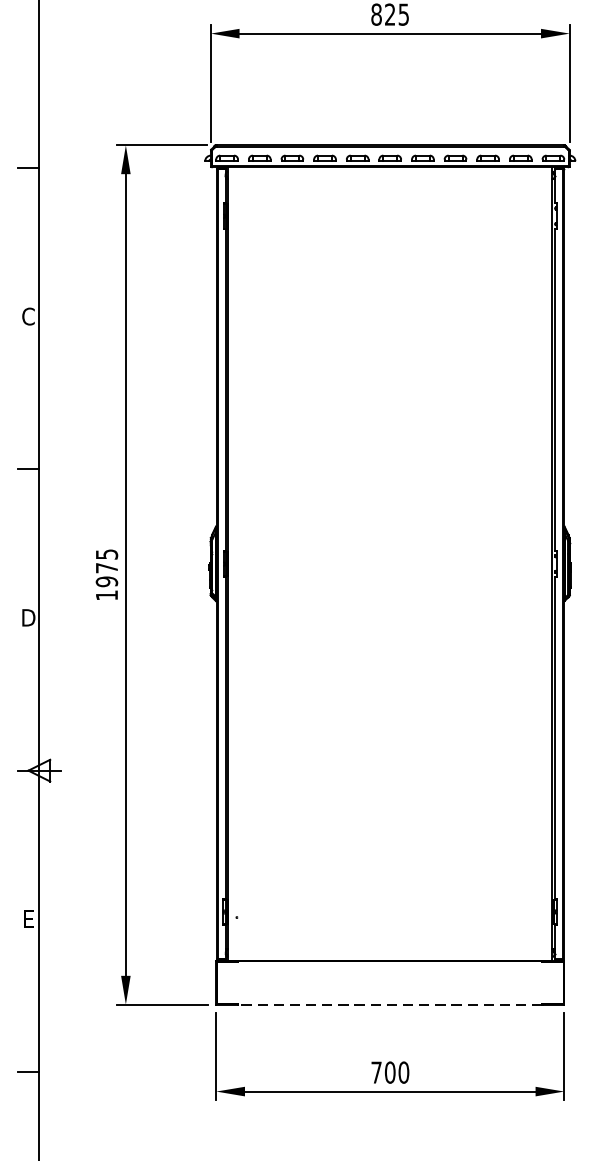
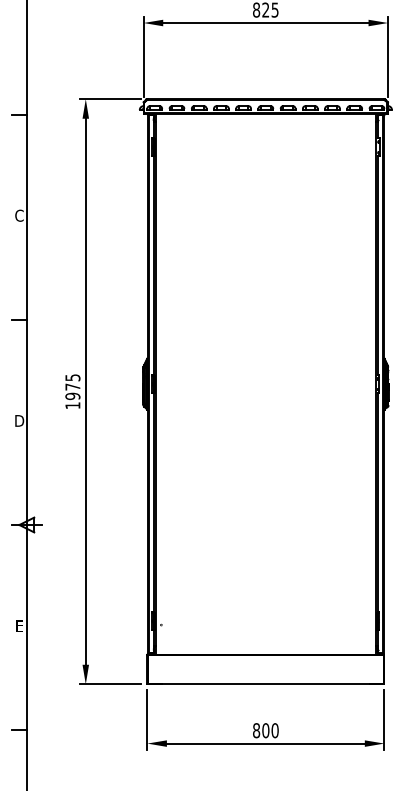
line: (389, 1004) -> (265, 684), dashed -> solid
text: (376, 1072) -> (256, 730), 700 -> 800

